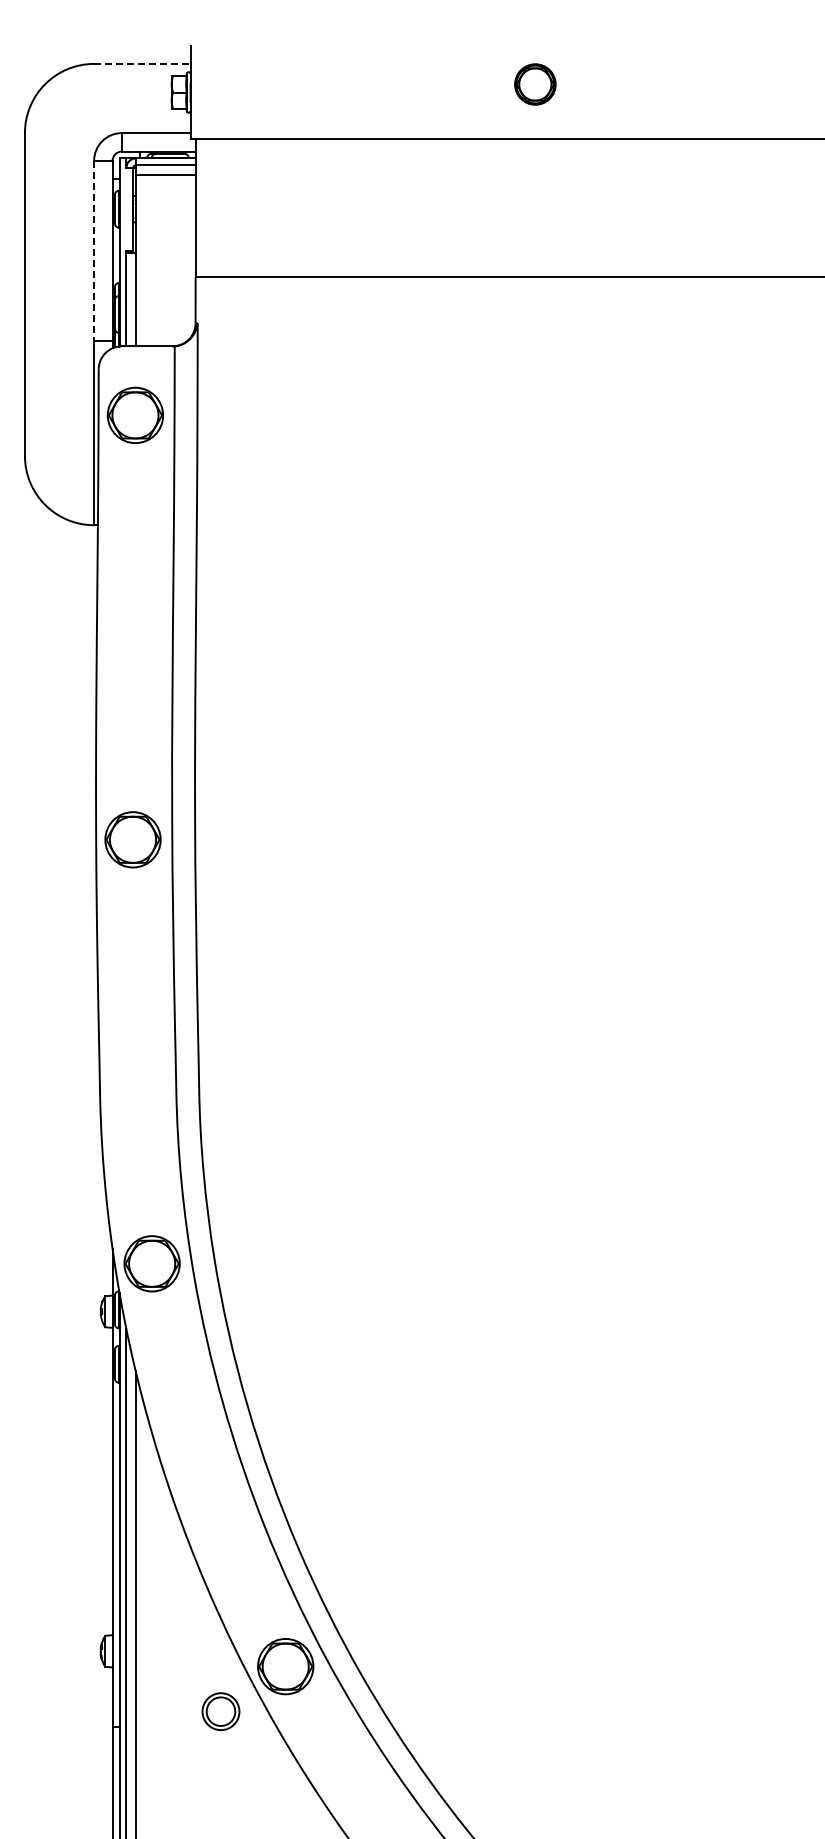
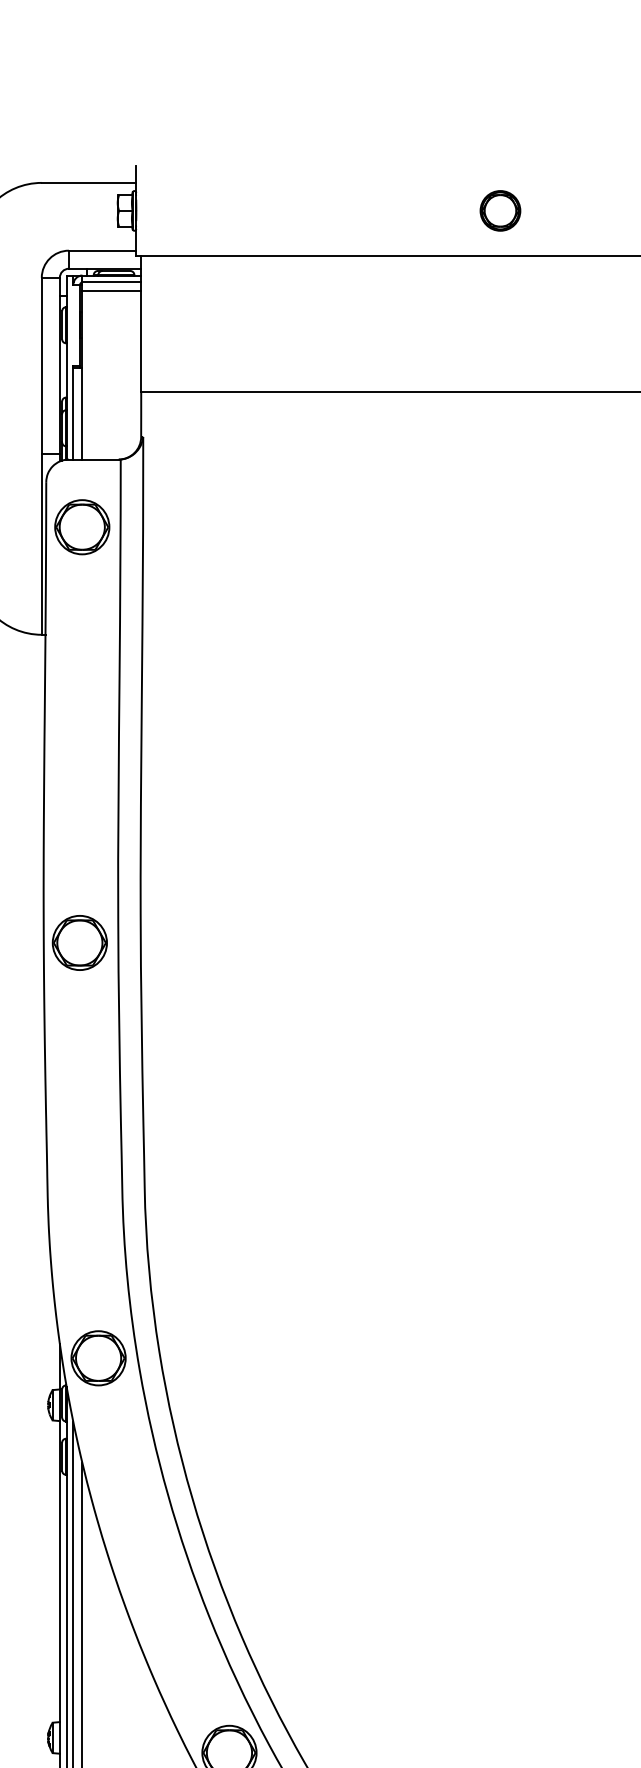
line: (142, 63) -> (89, 182), dashed -> solid
part: (535, 84) -> (500, 210), moved
line: (94, 250) -> (42, 365), dashed -> solid

